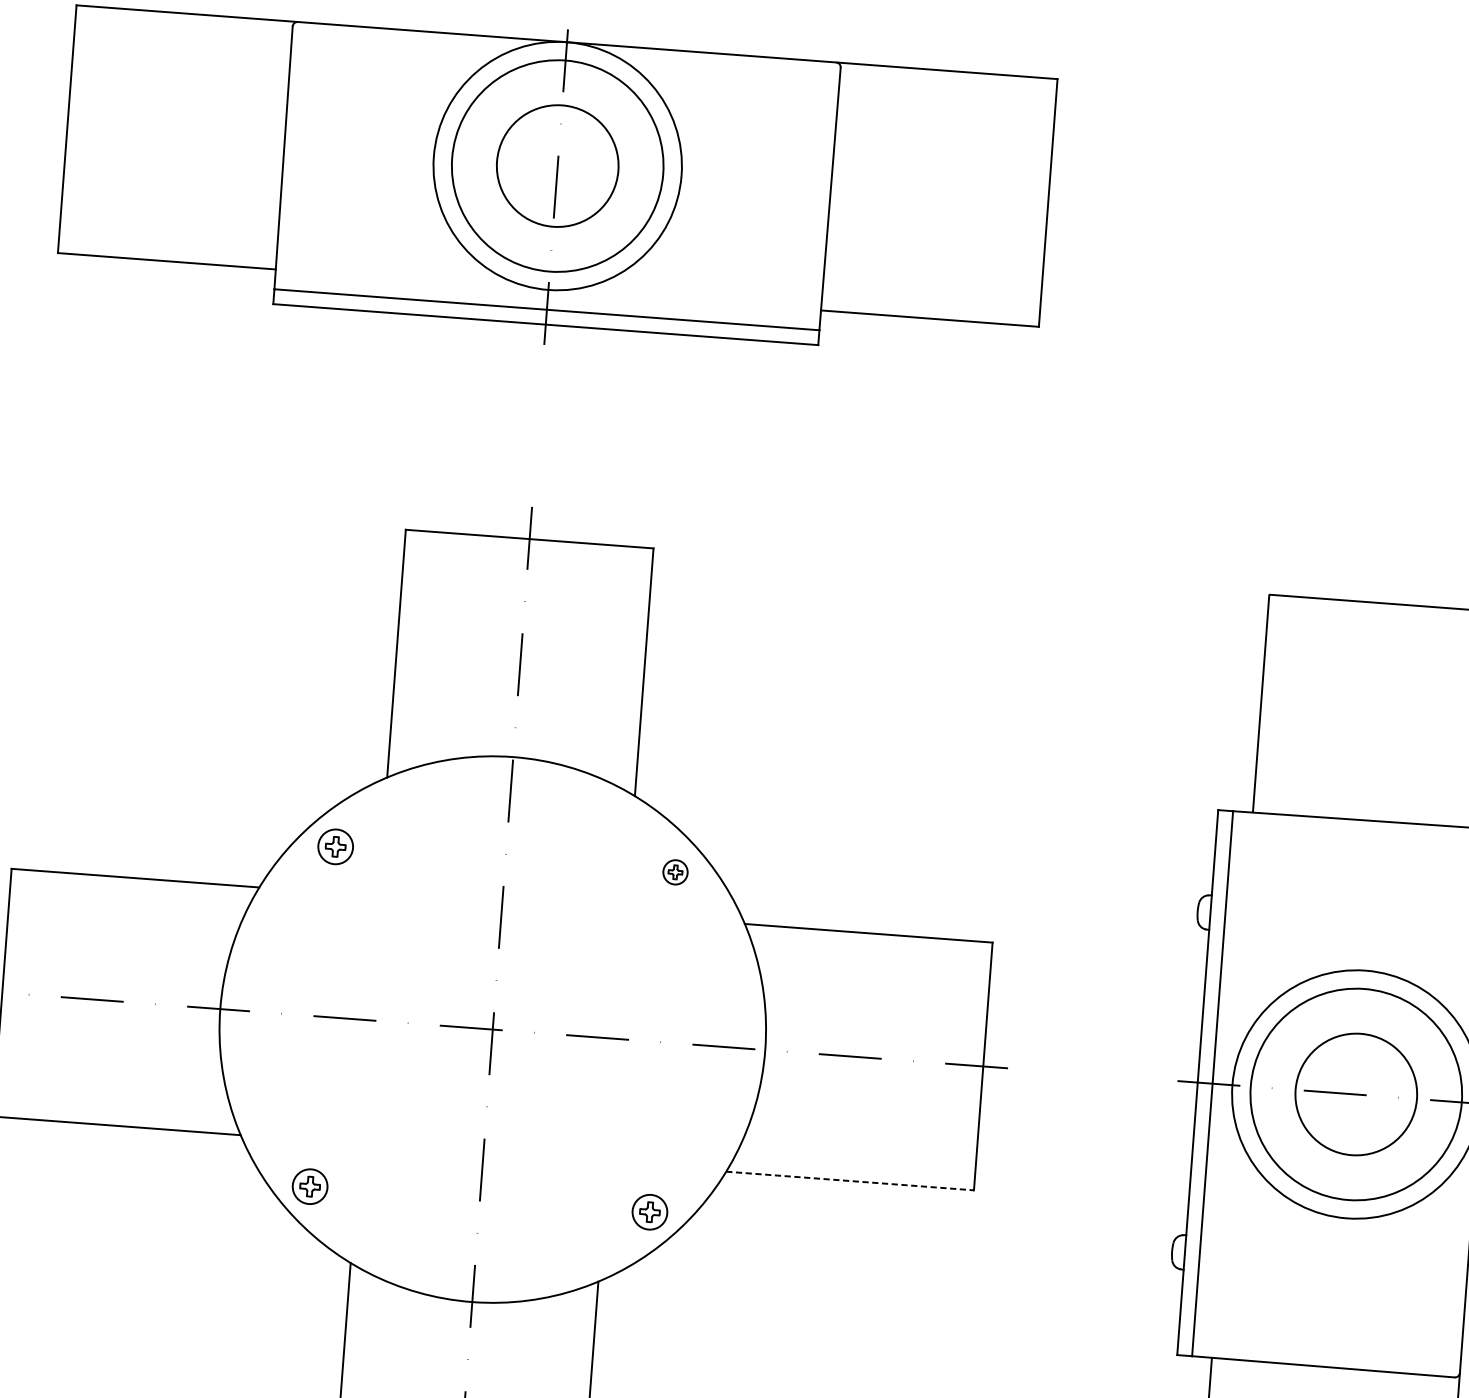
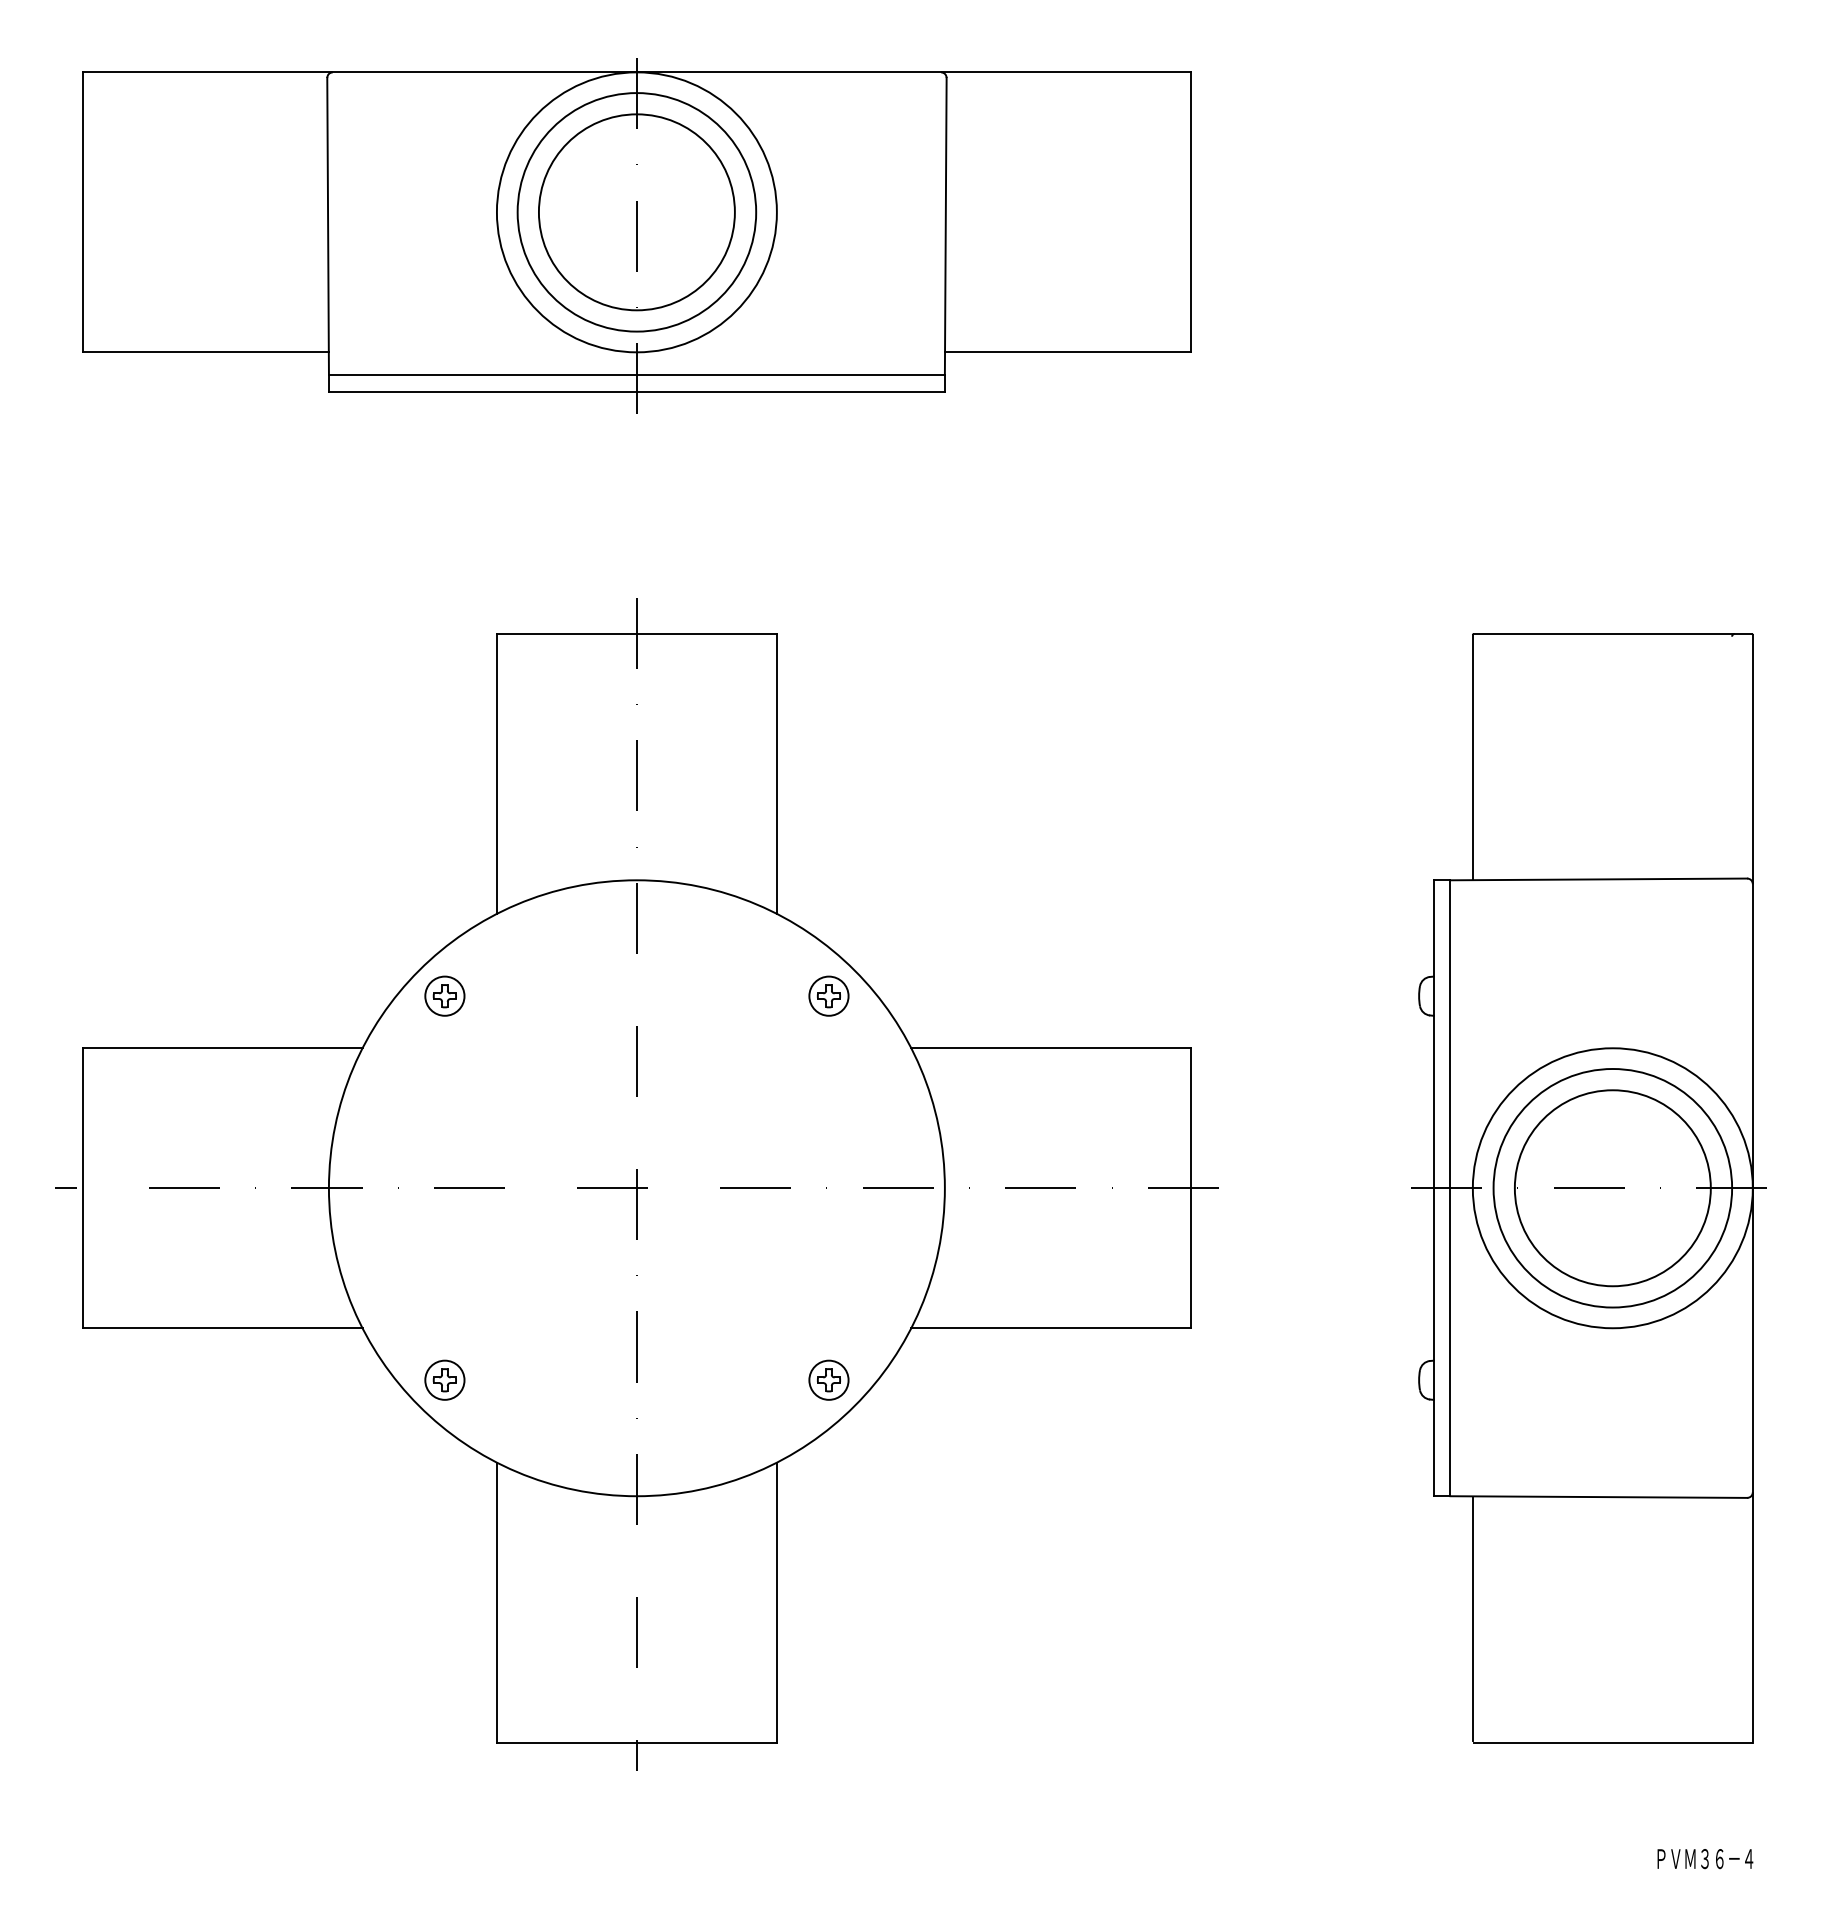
circle: (557, 166) -> (636, 212), size x1.43
part: (675, 871) -> (828, 995), size x1.43
circle: (1355, 1094) -> (1612, 1188), size x1.43
line: (850, 1181) -> (1051, 1328), dashed -> solid

